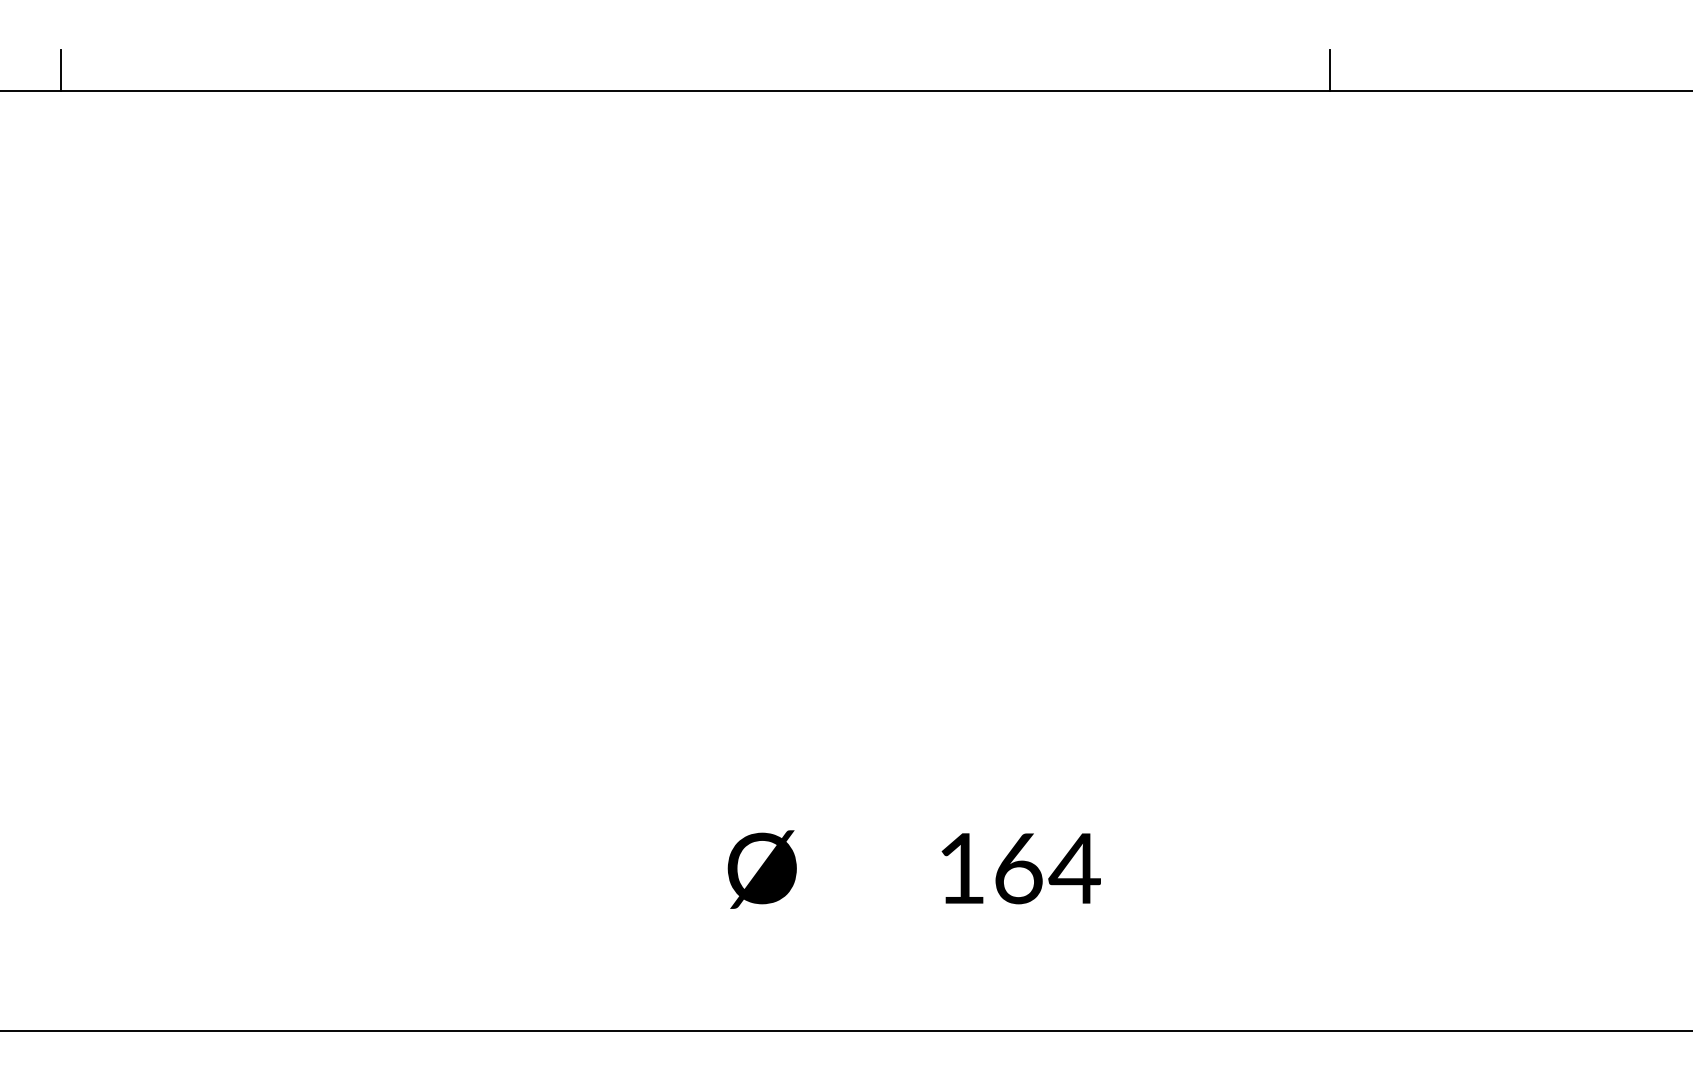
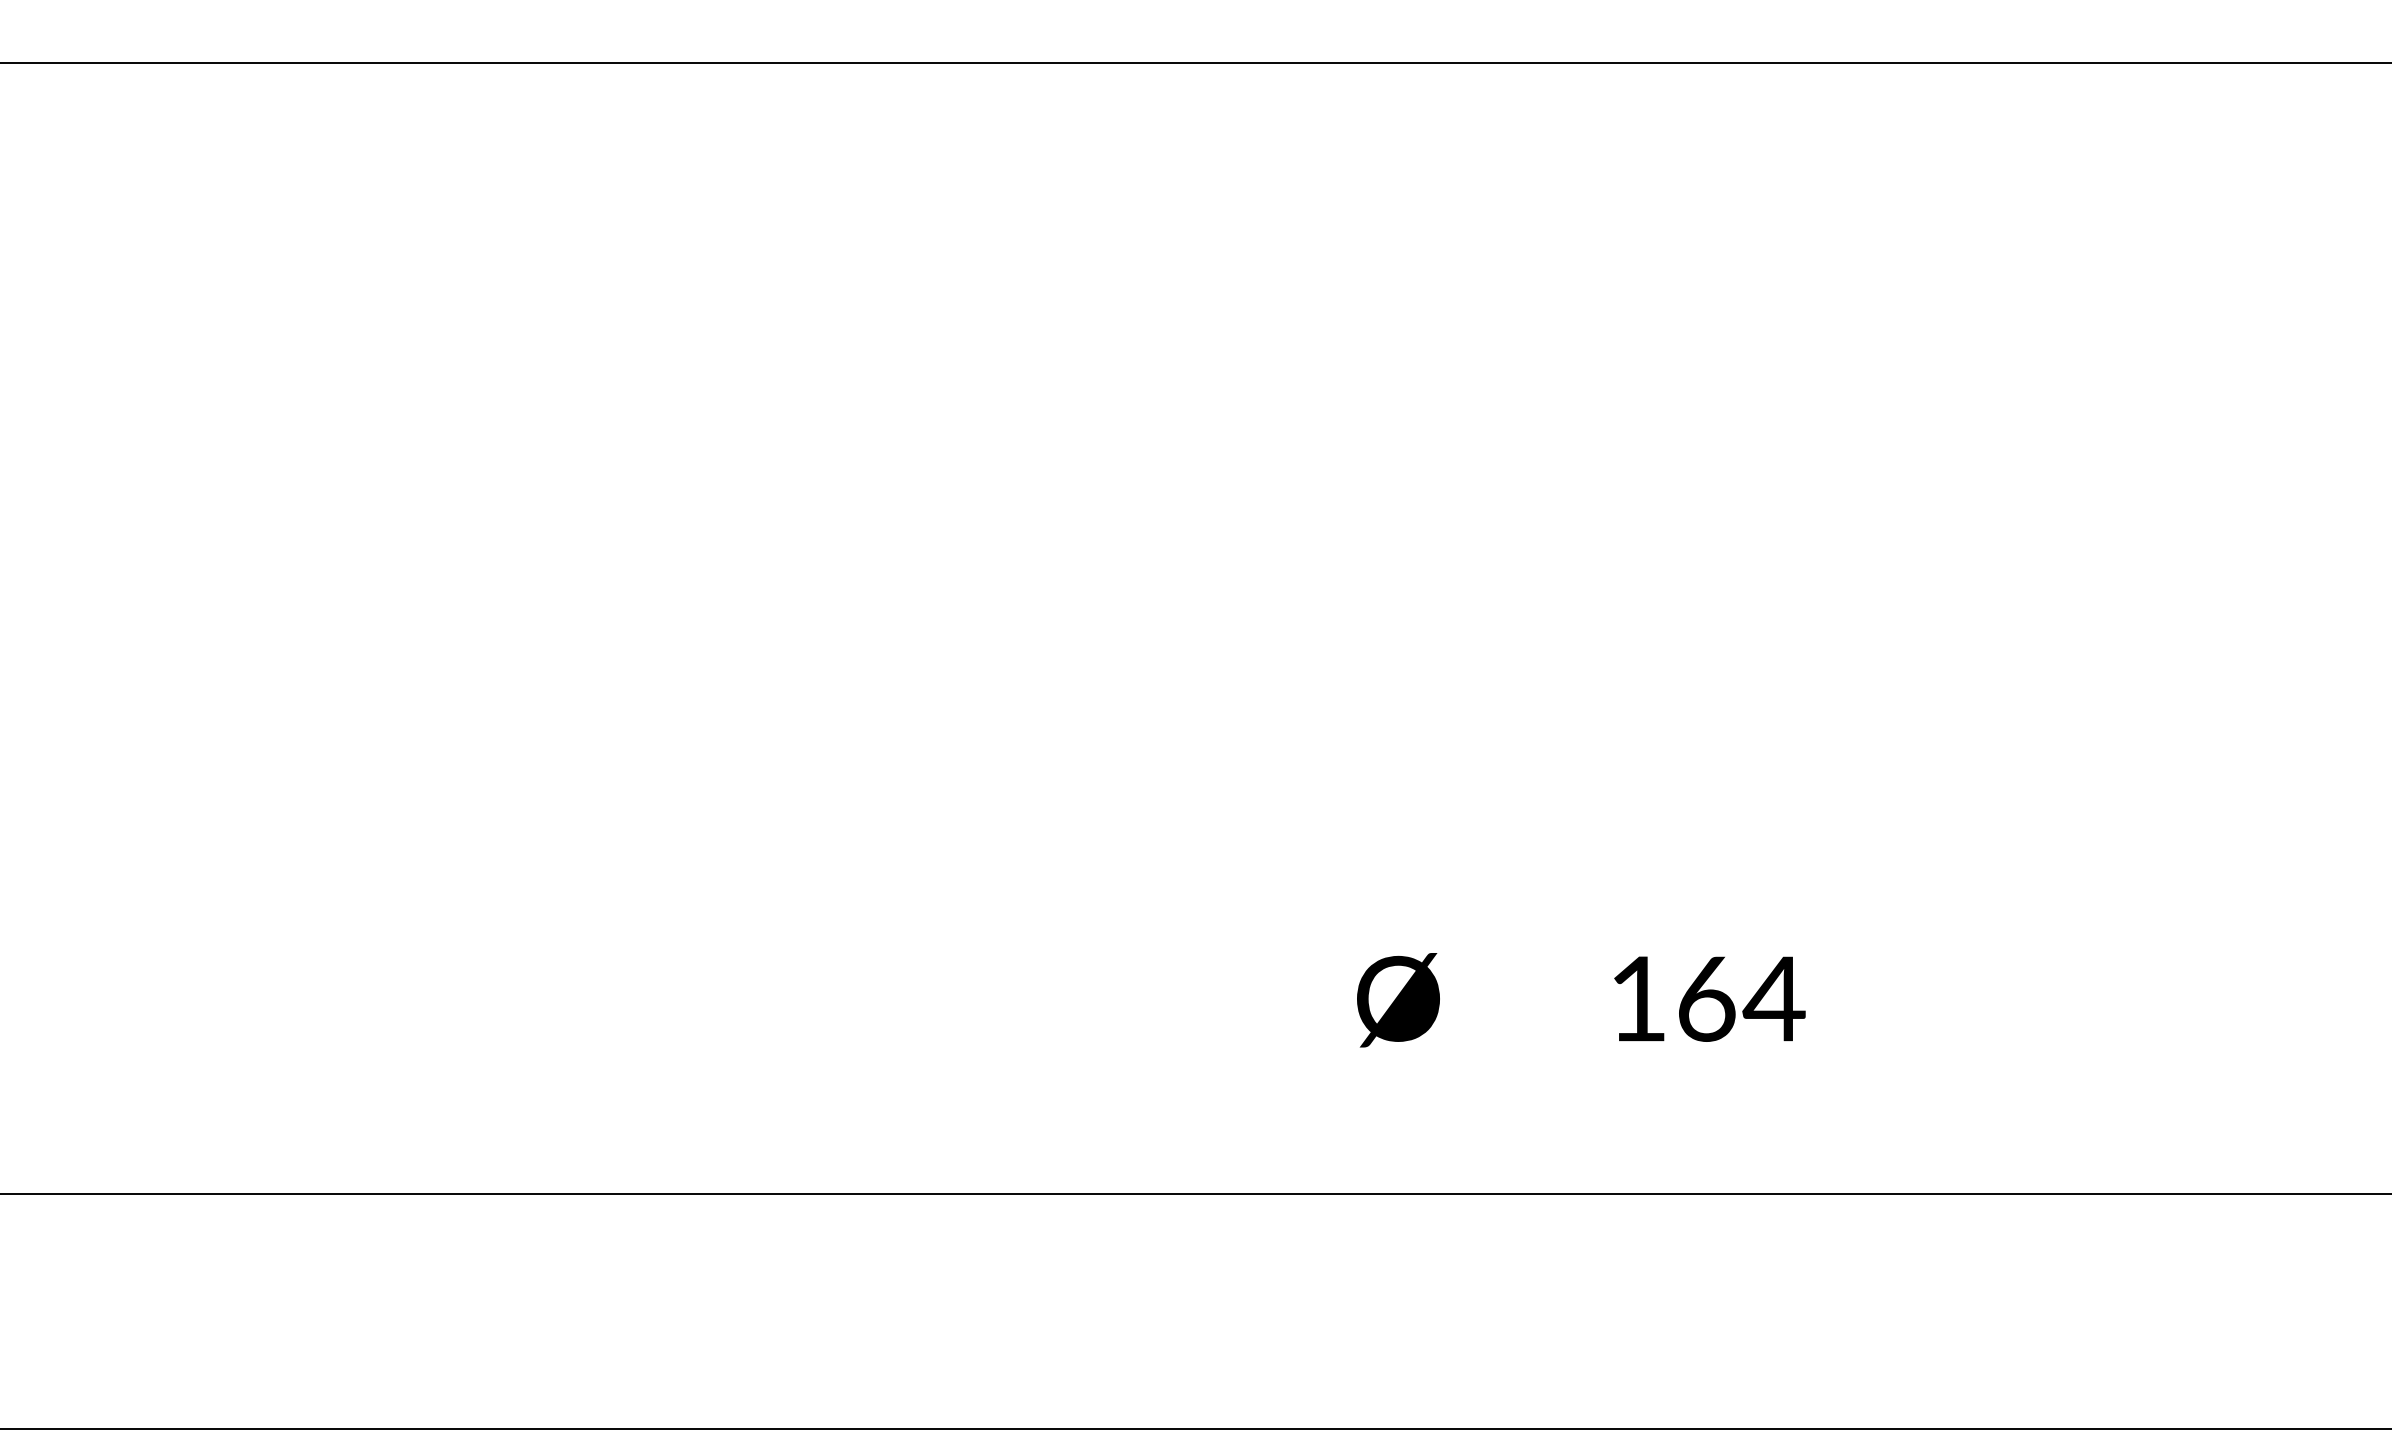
line: (60, 70) -> (554, 39), removed
line: (1329, 70) -> (2080, 39), removed

